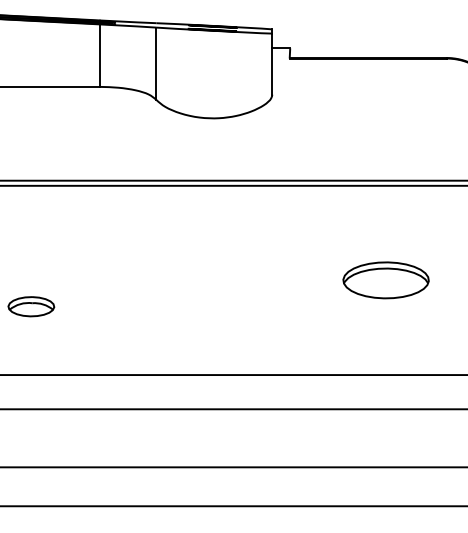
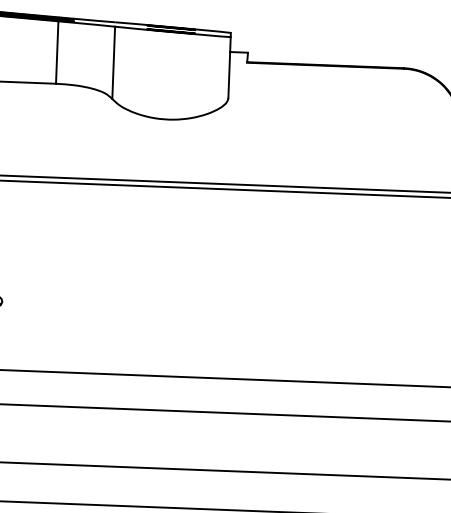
part: (385, 280) -> (334, 288), removed

